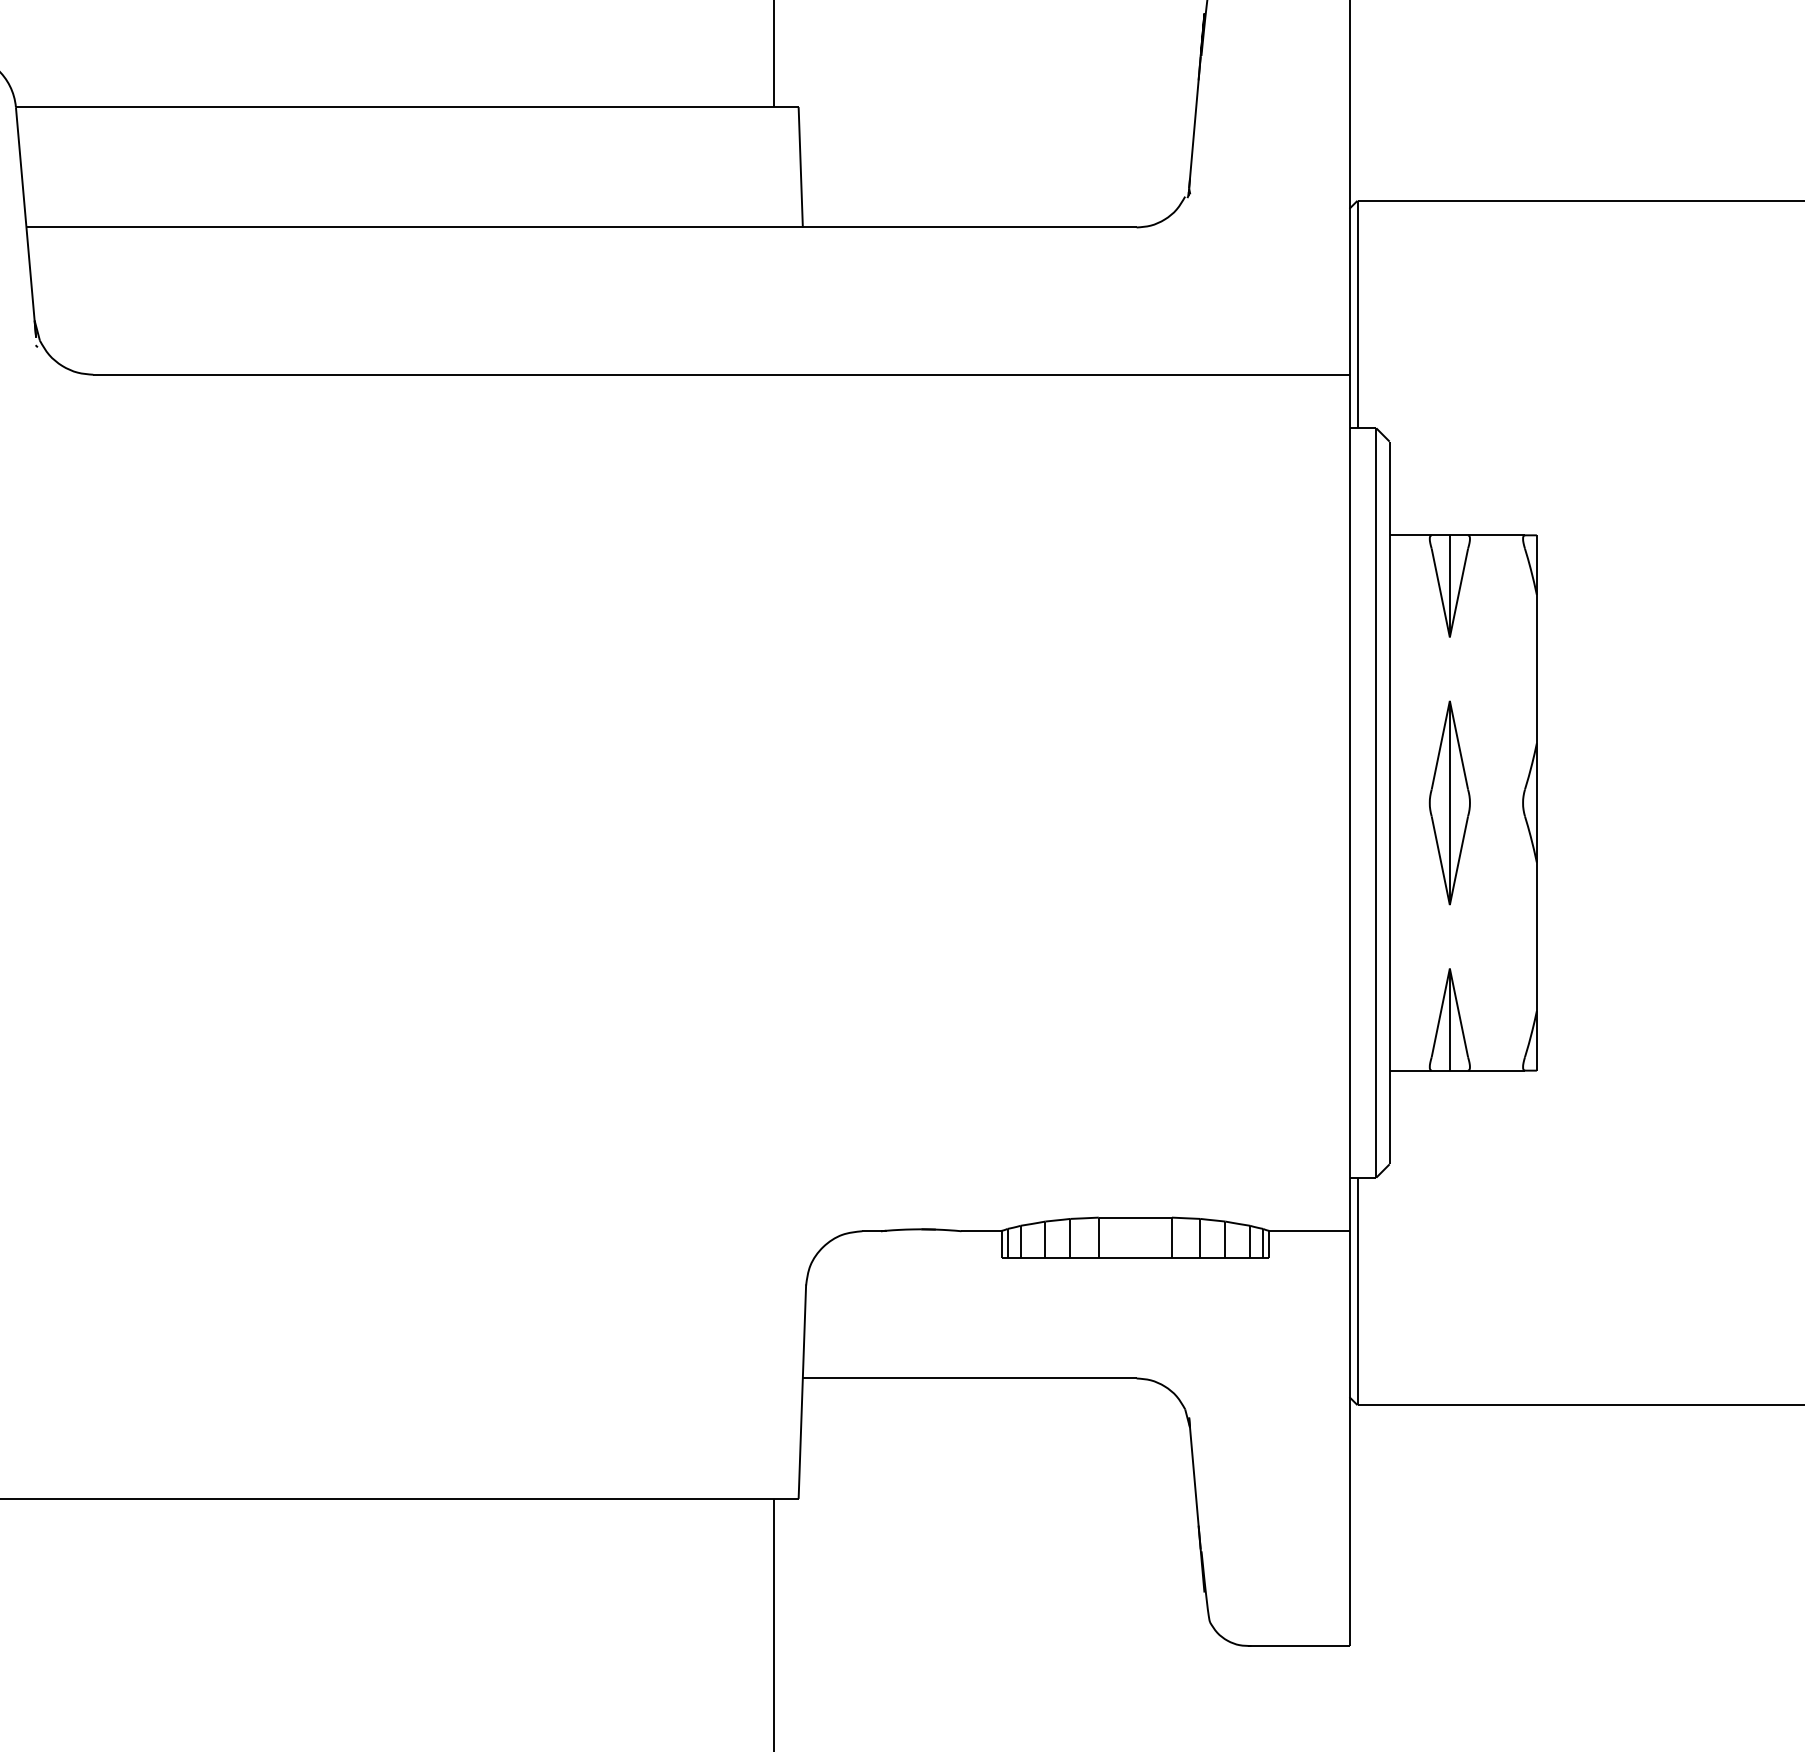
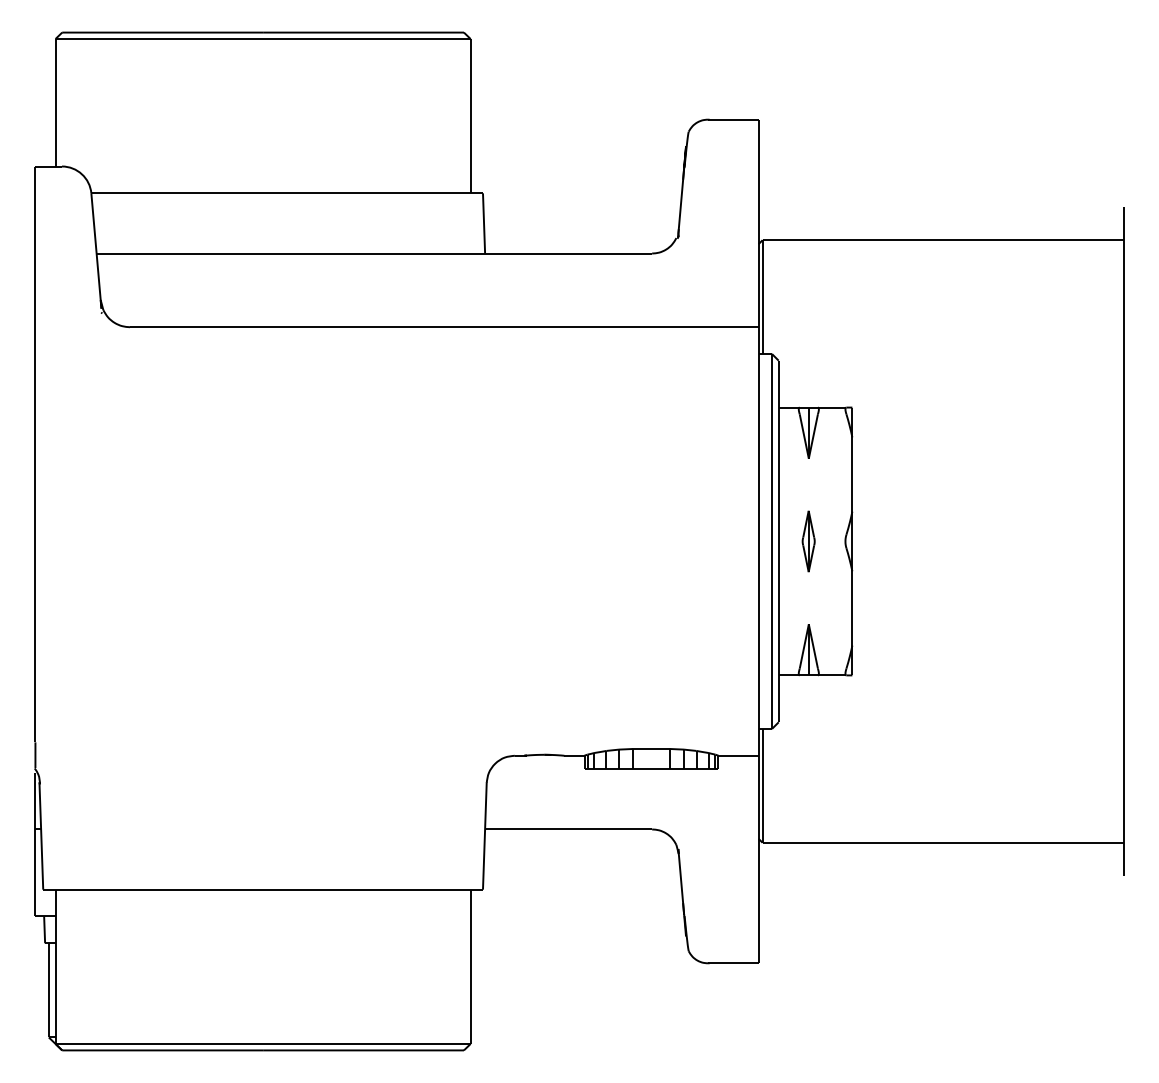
part: (1449, 802) -> (808, 541), size x0.6

